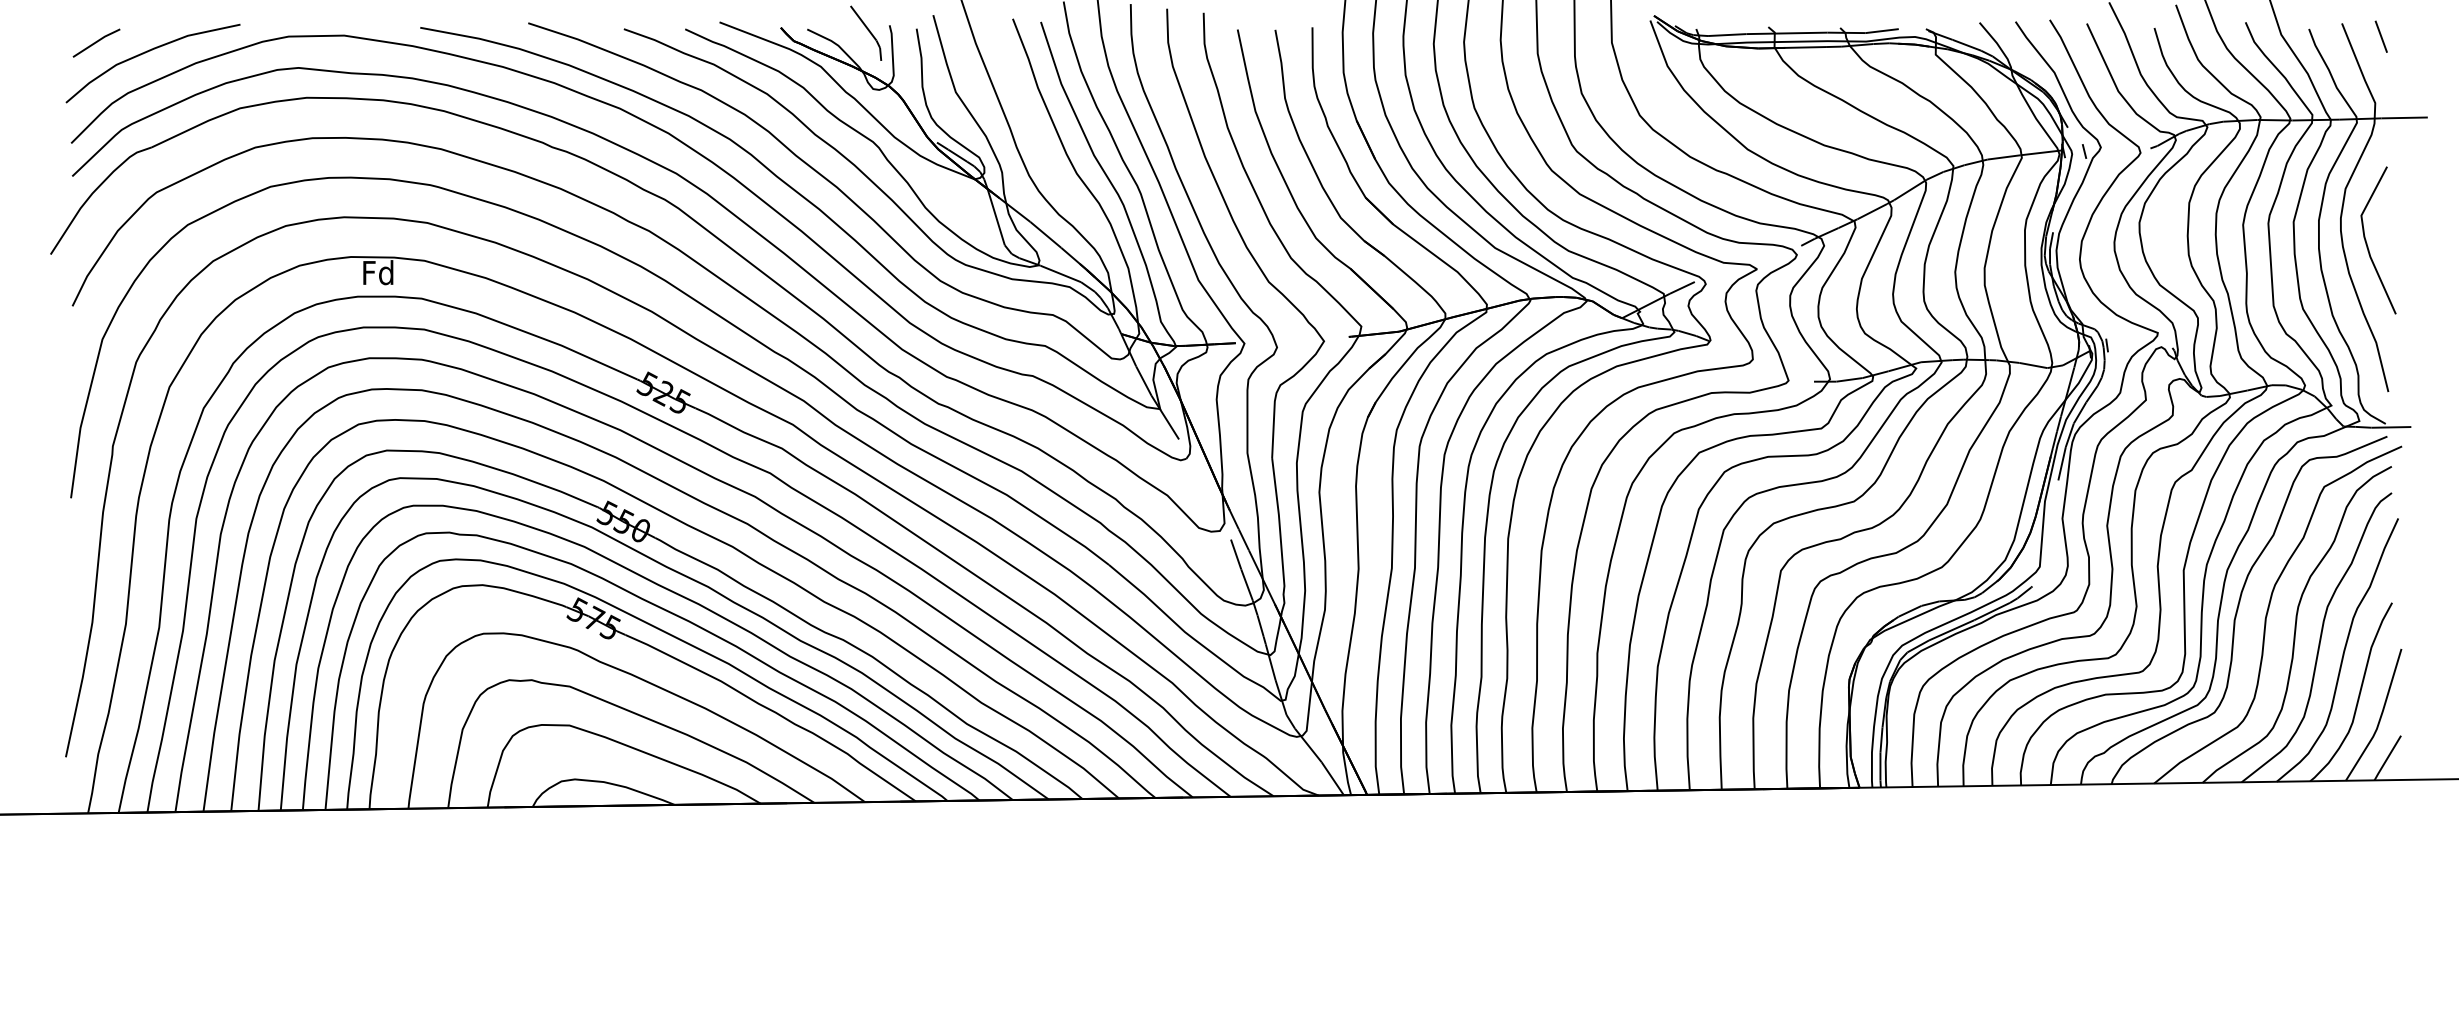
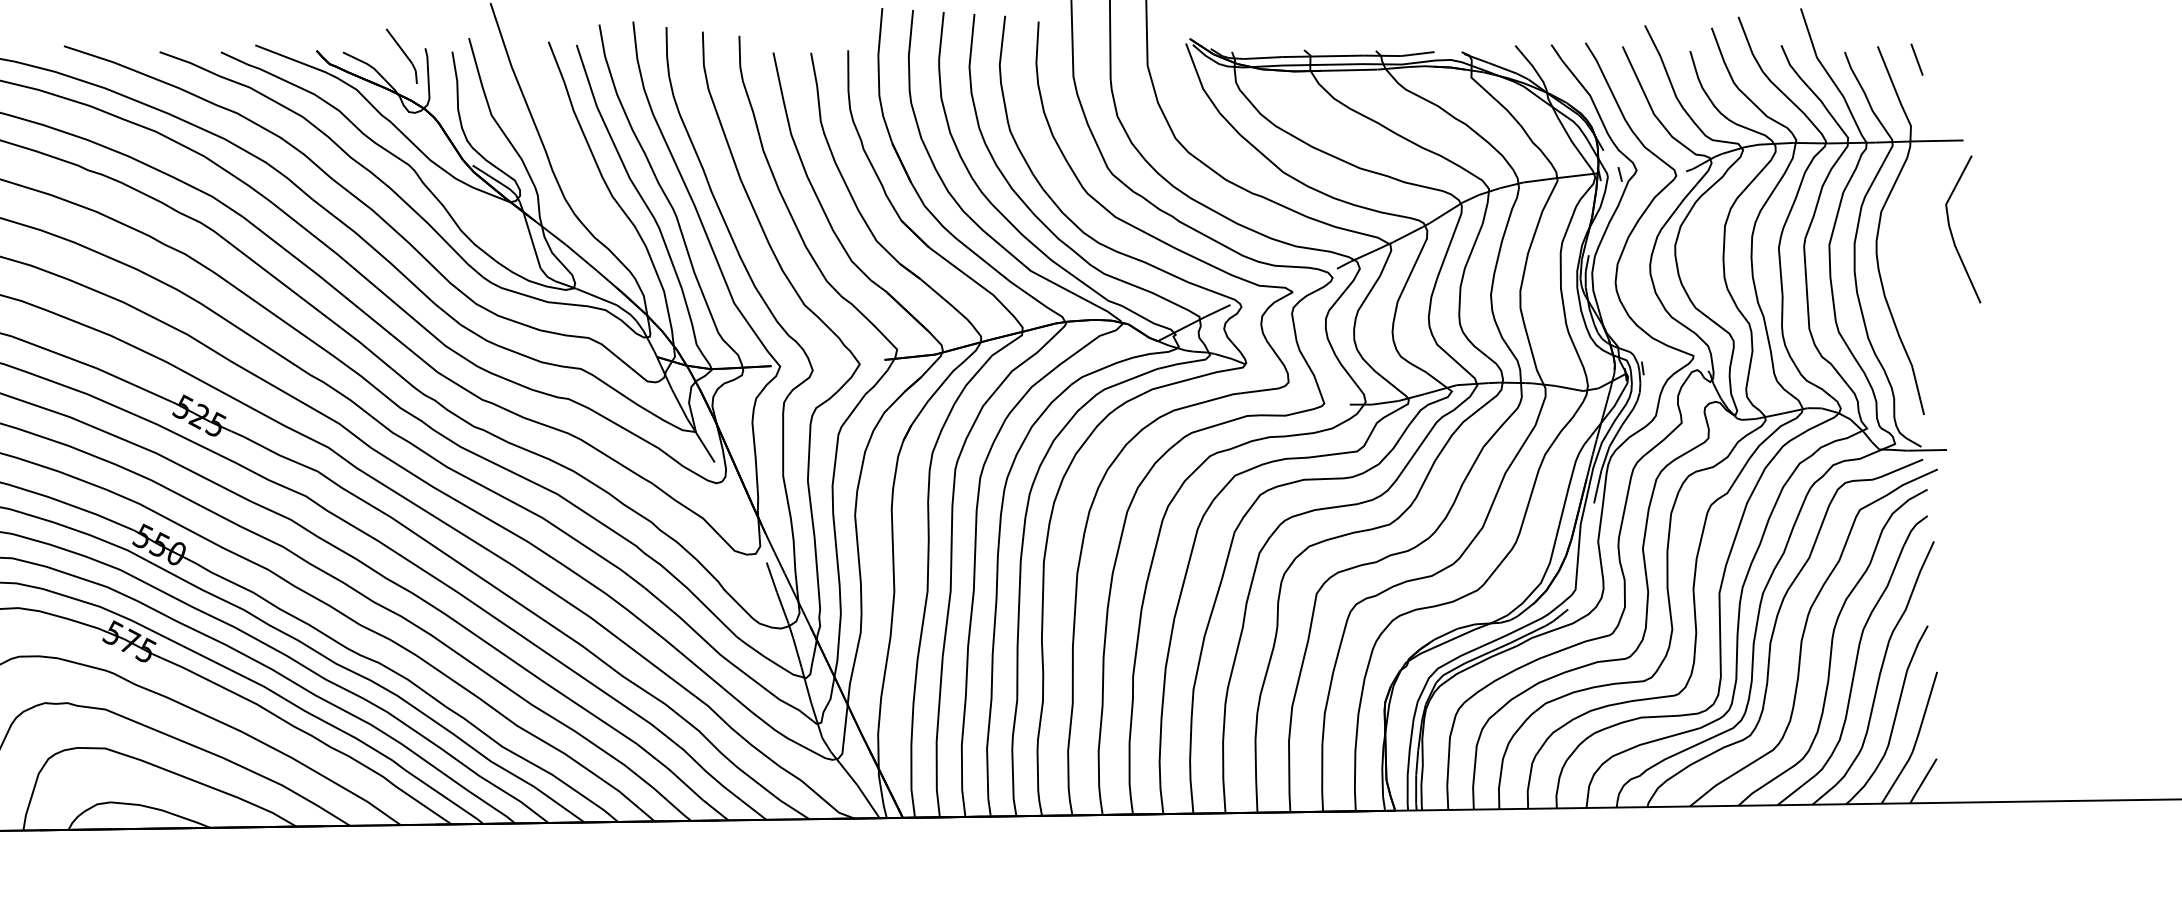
line: (2367, 243) -> (1952, 232), moved

